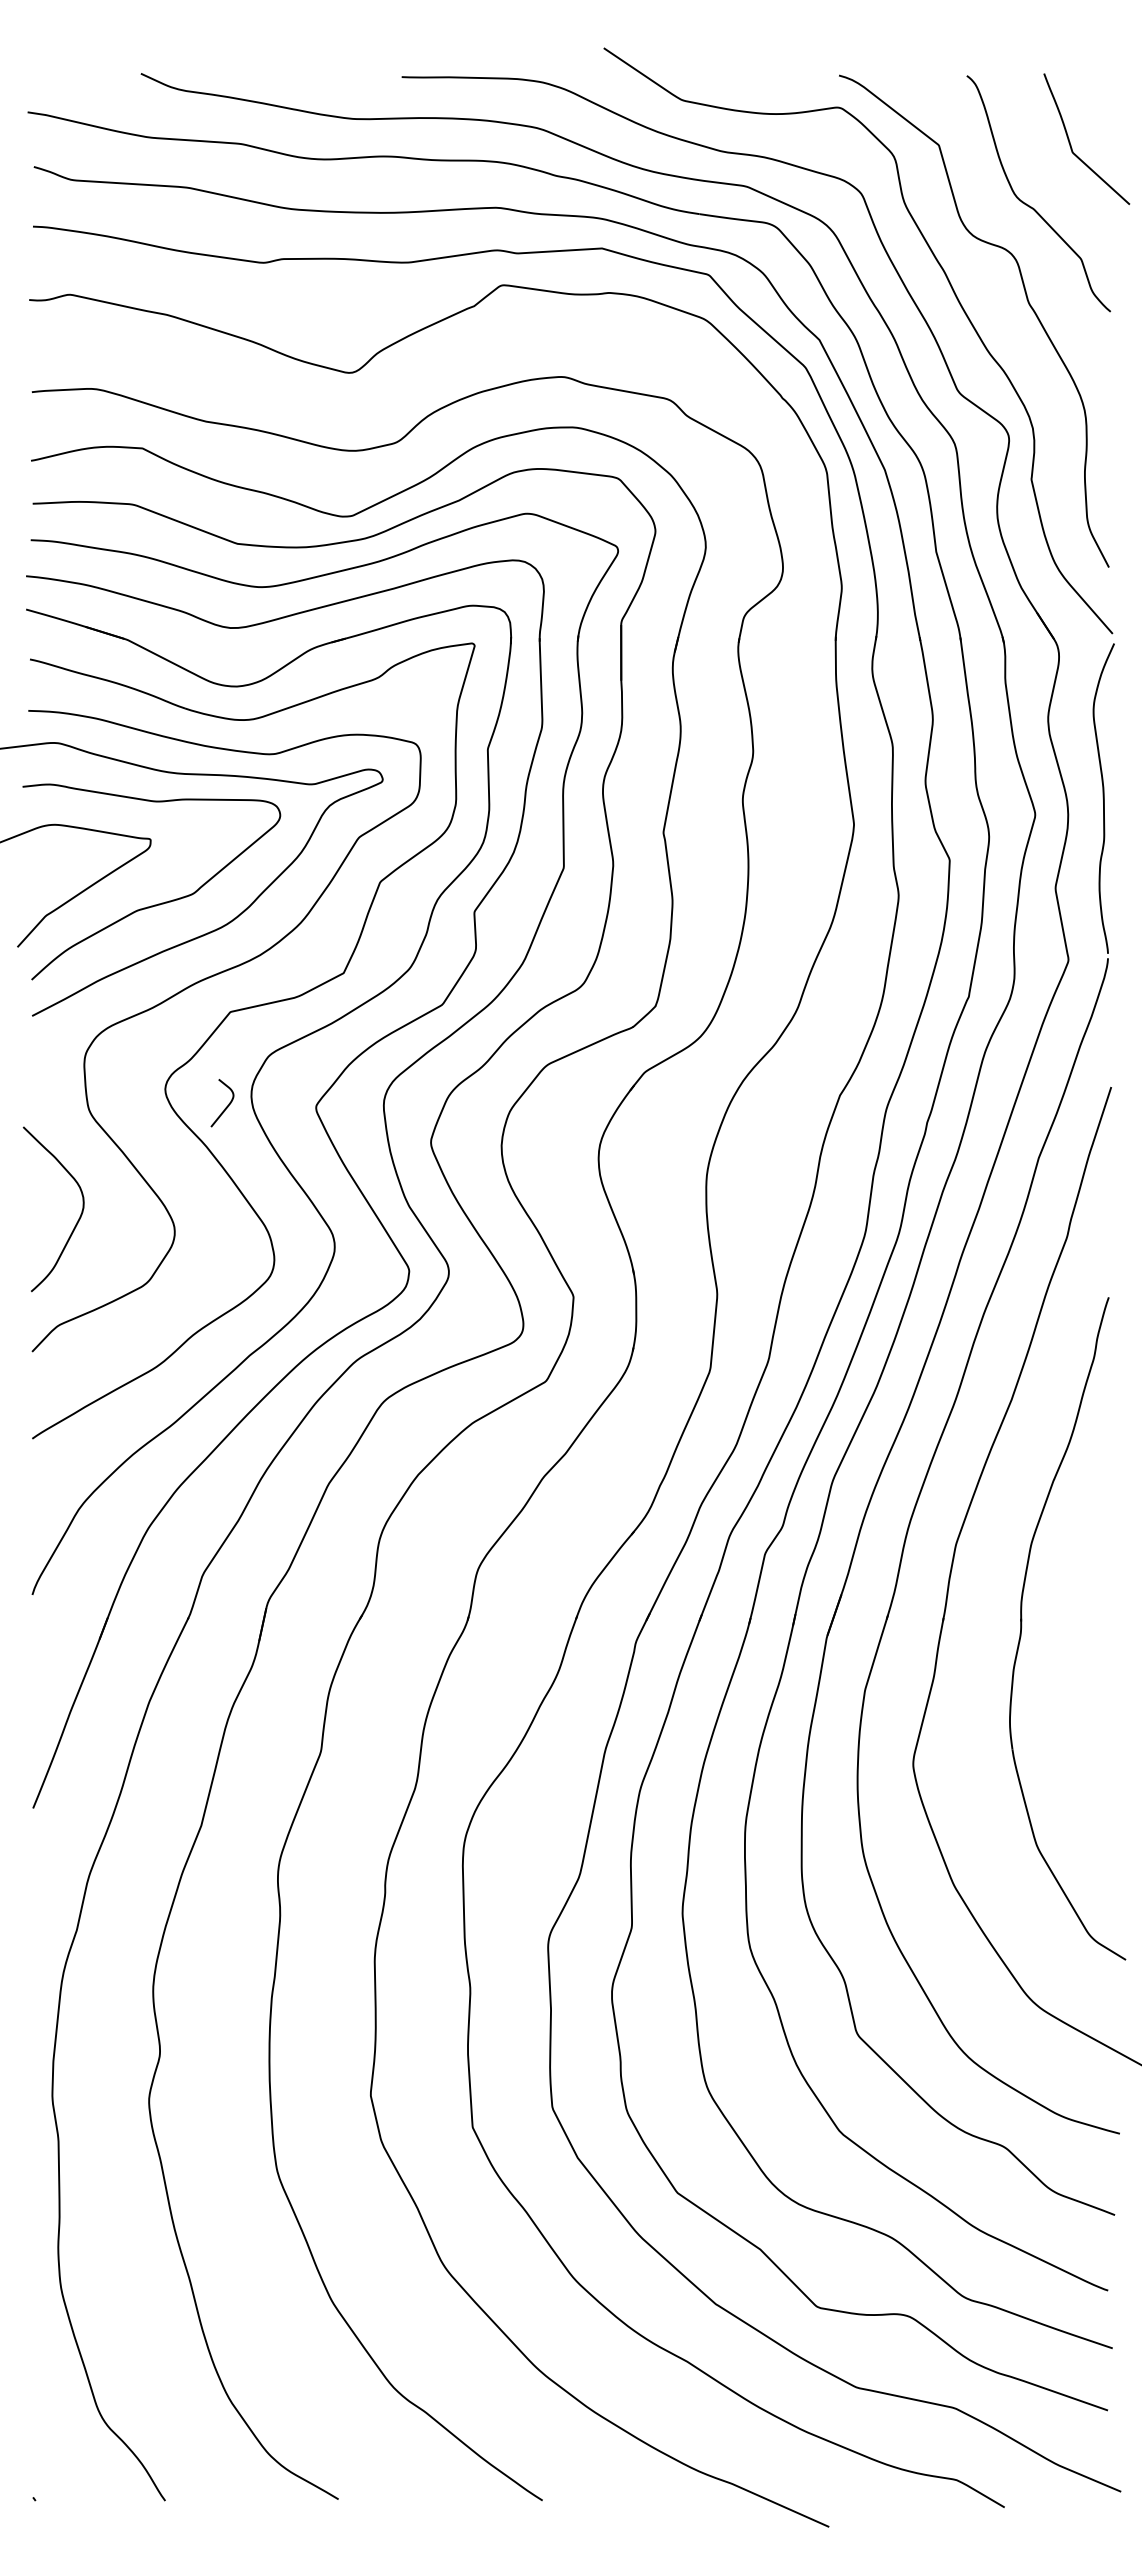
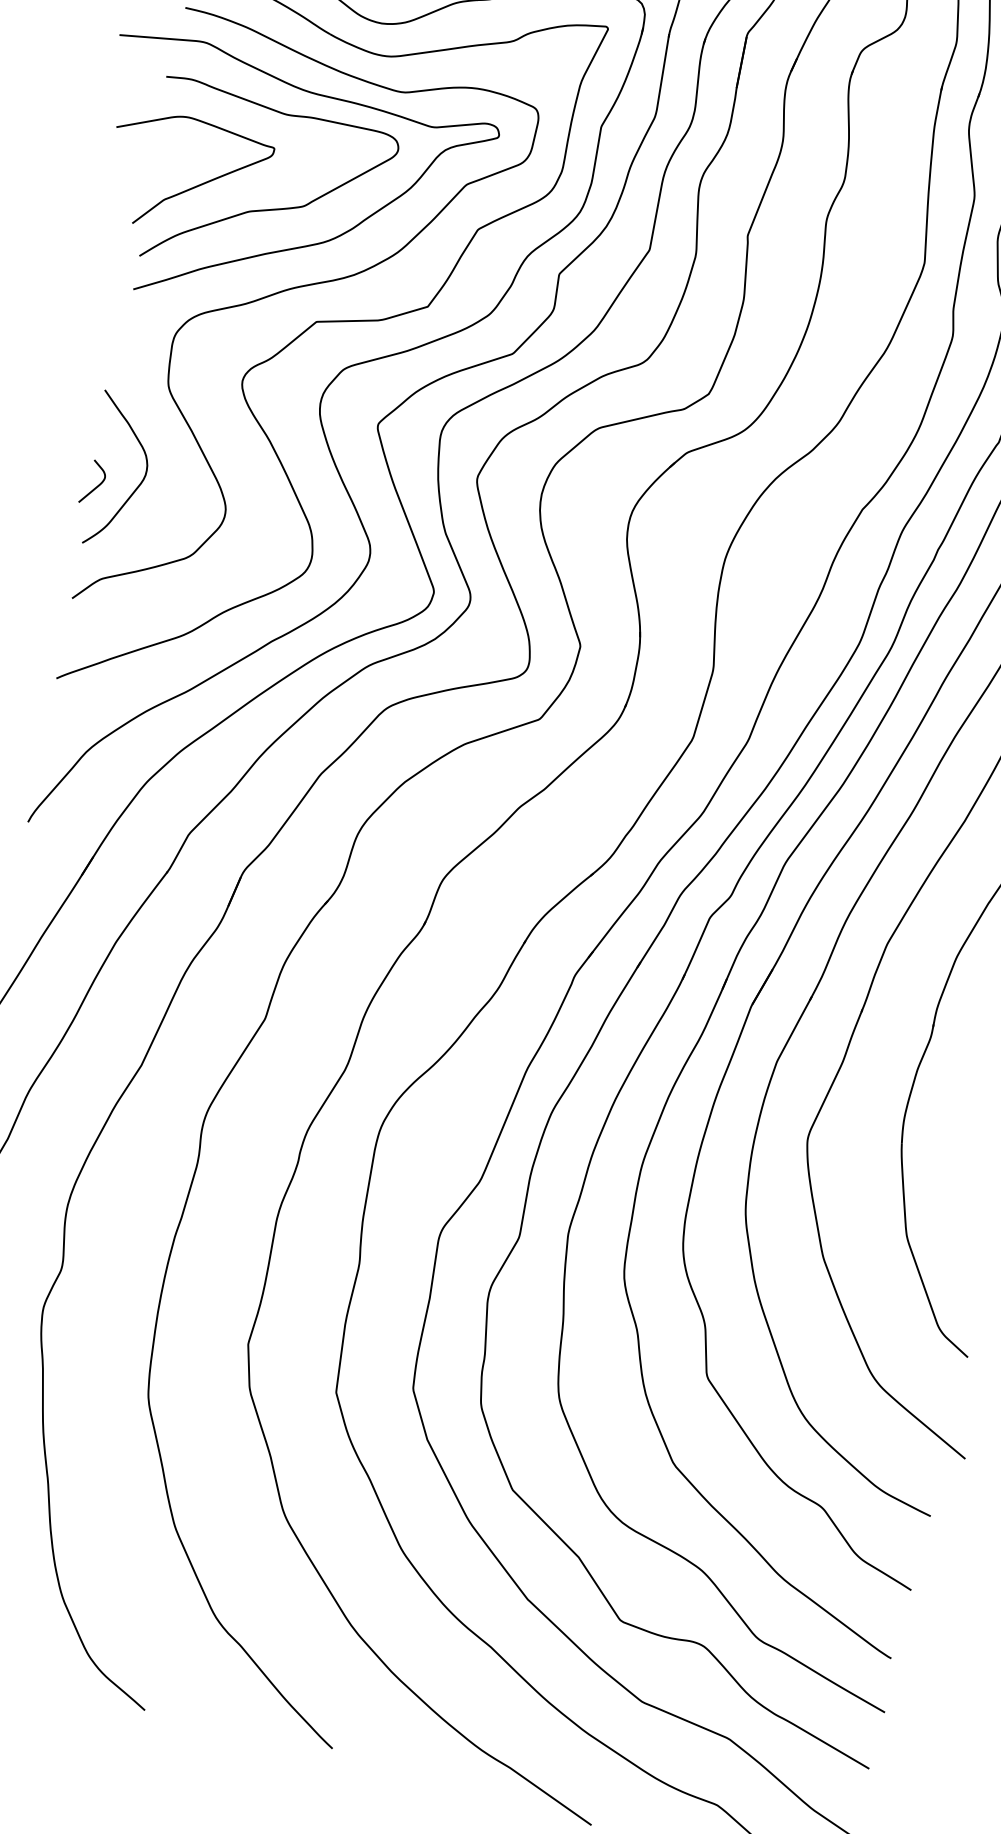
curve: (226, 1106) -> (96, 486), moved

